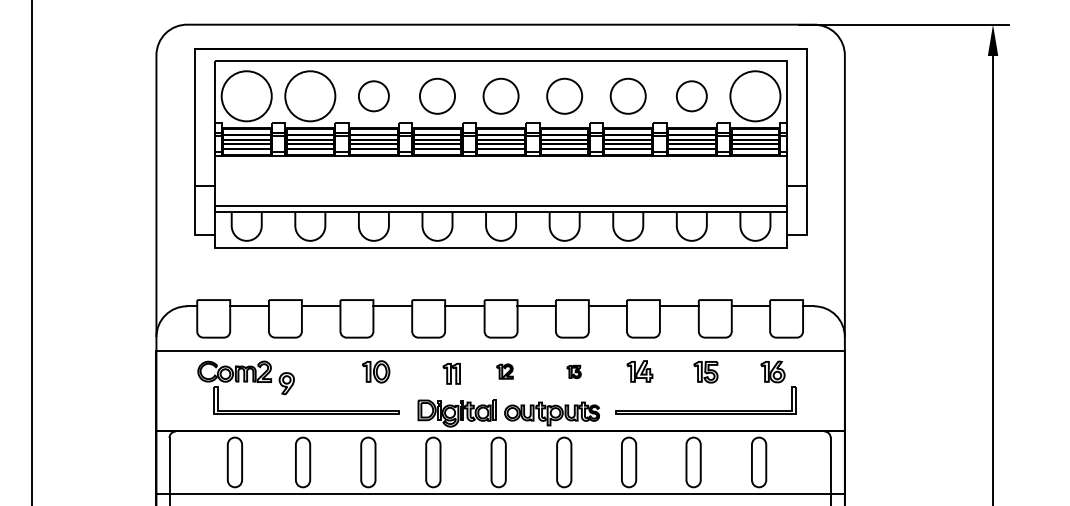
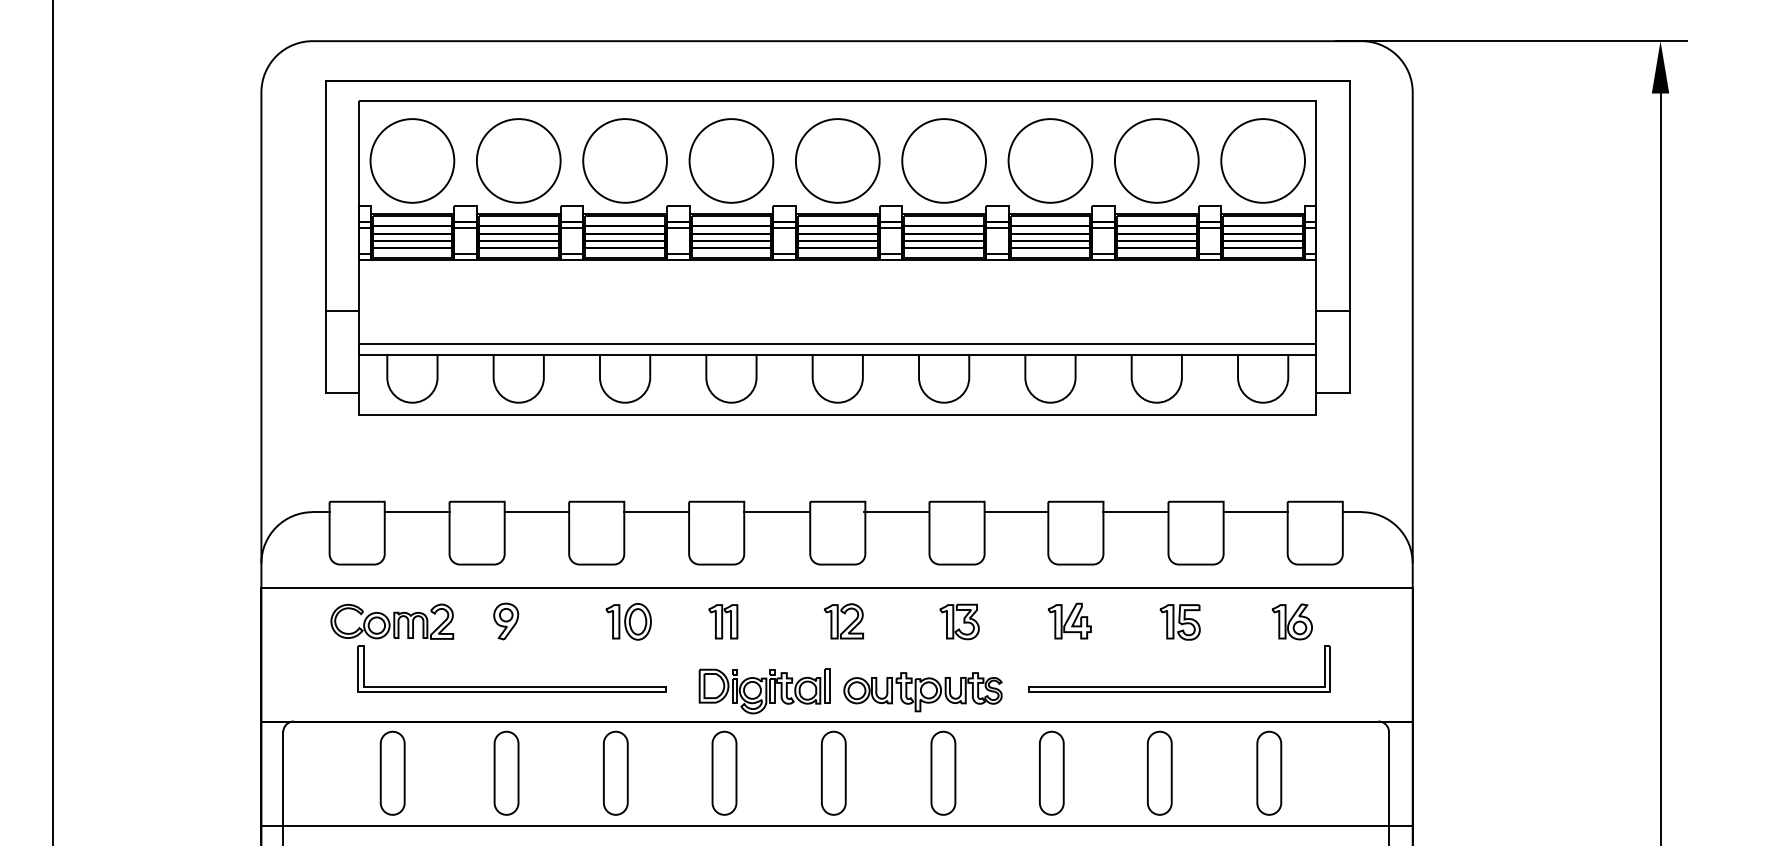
circle: (373, 96) -> (624, 161), size x1.67
circle: (437, 96) -> (731, 161), size x1.43
circle: (501, 96) -> (838, 161), size x1.43
circle: (564, 96) -> (943, 161), size x1.43
circle: (628, 96) -> (1050, 161), size x1.43
circle: (691, 96) -> (1156, 161), size x1.67
part: (504, 371) -> (843, 621), size x1.43
part: (573, 371) -> (958, 621), size x1.67
part: (451, 373) -> (723, 621), moved
part: (286, 383) -> (505, 621), moved

